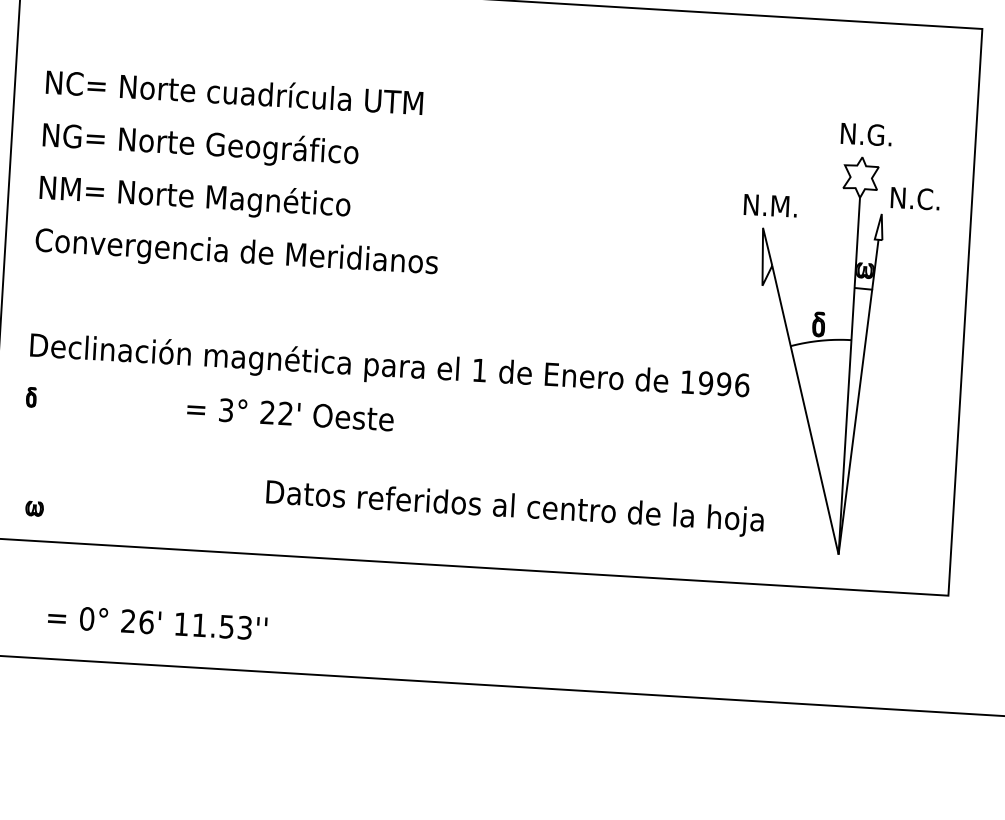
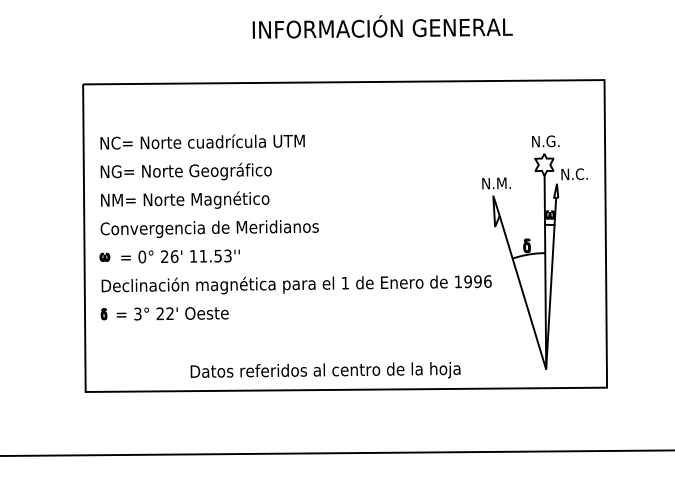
text: (290, 413) -> (172, 313), moved
text: (515, 506) -> (325, 370), moved
part: (34, 507) -> (104, 256), moved
text: (157, 622) -> (180, 256), moved

